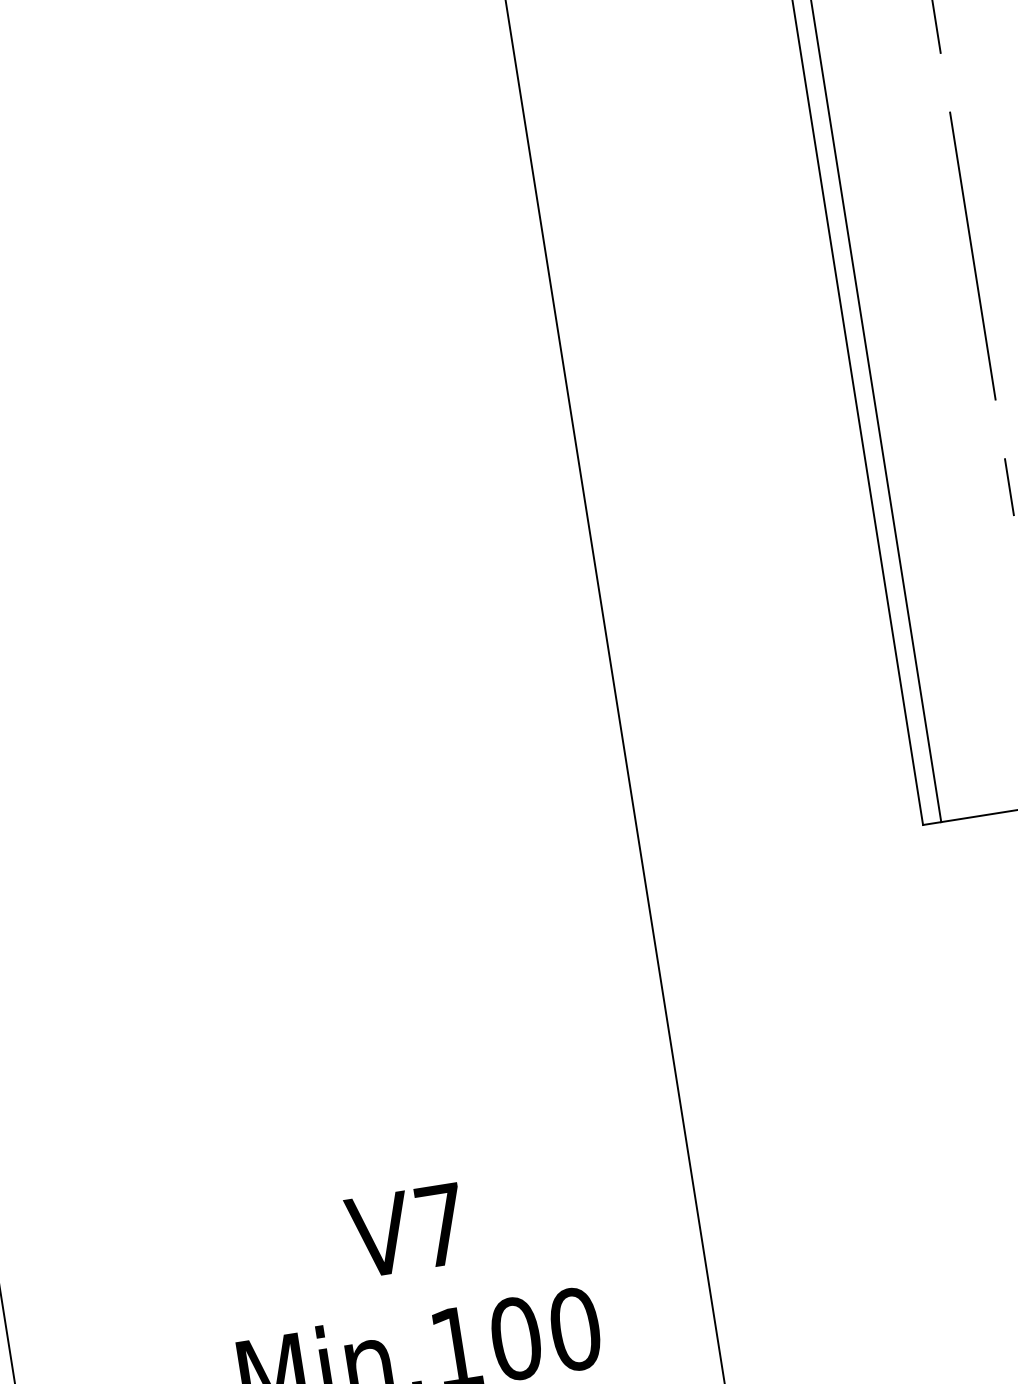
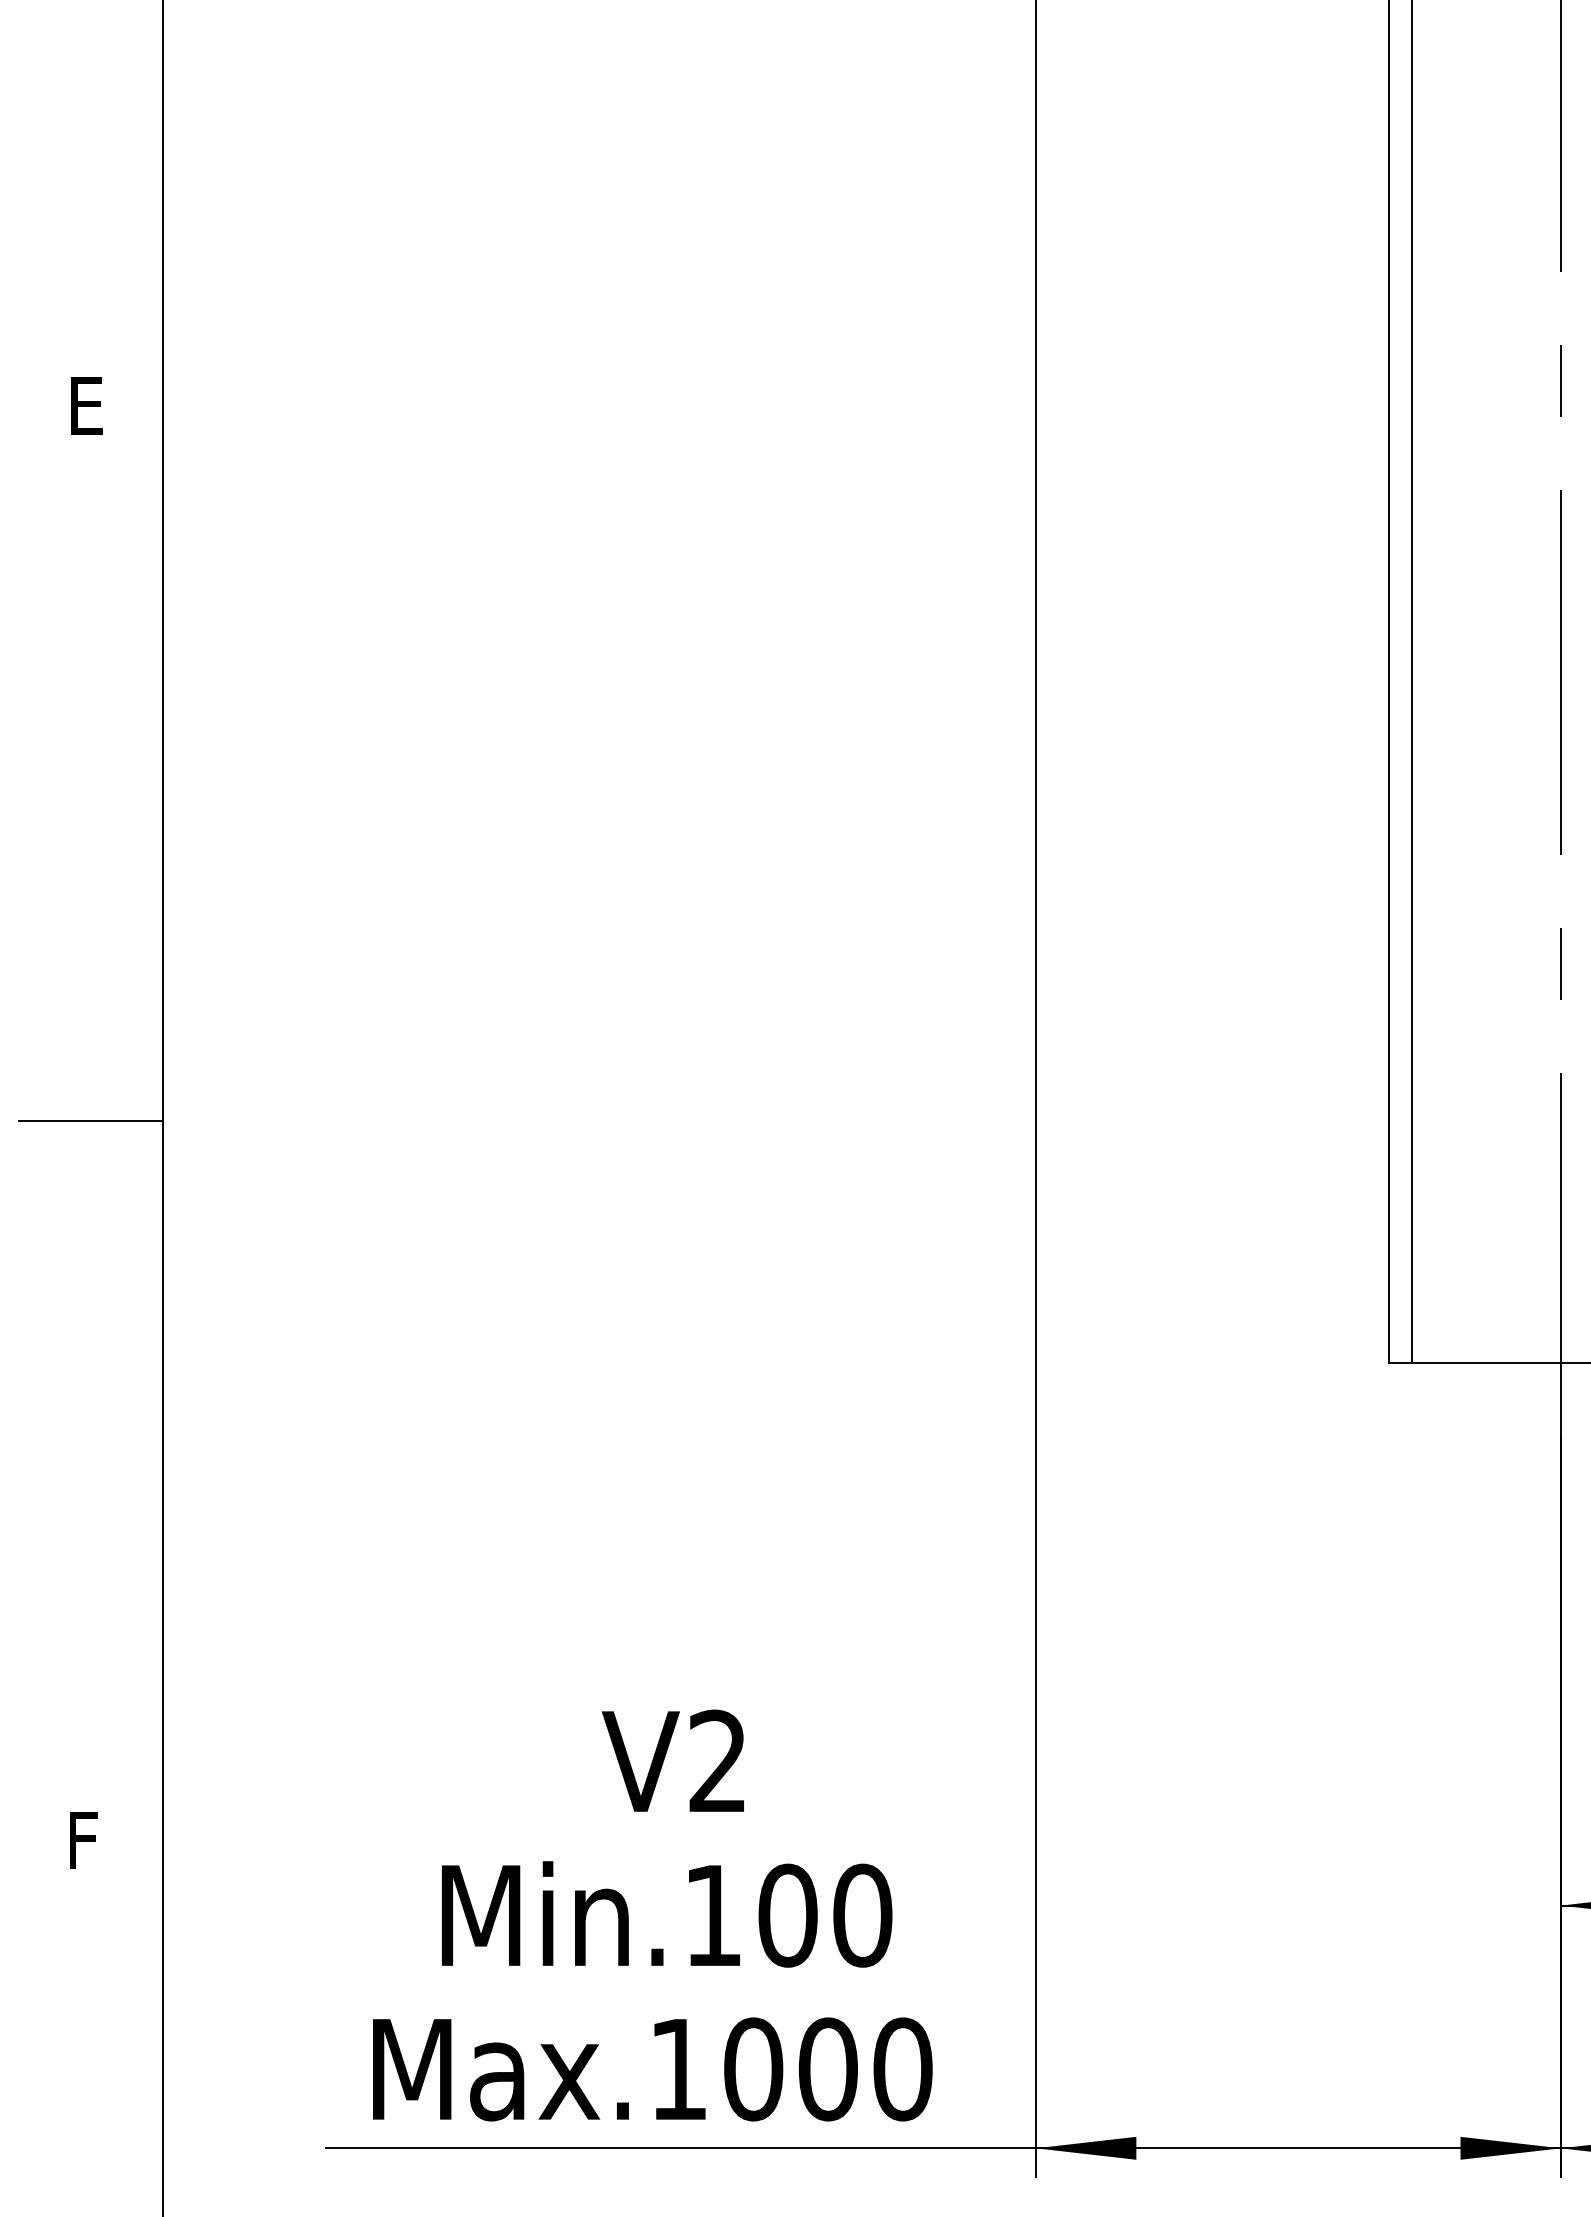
text: (440, 1224) -> (717, 1760), V7 -> V2

